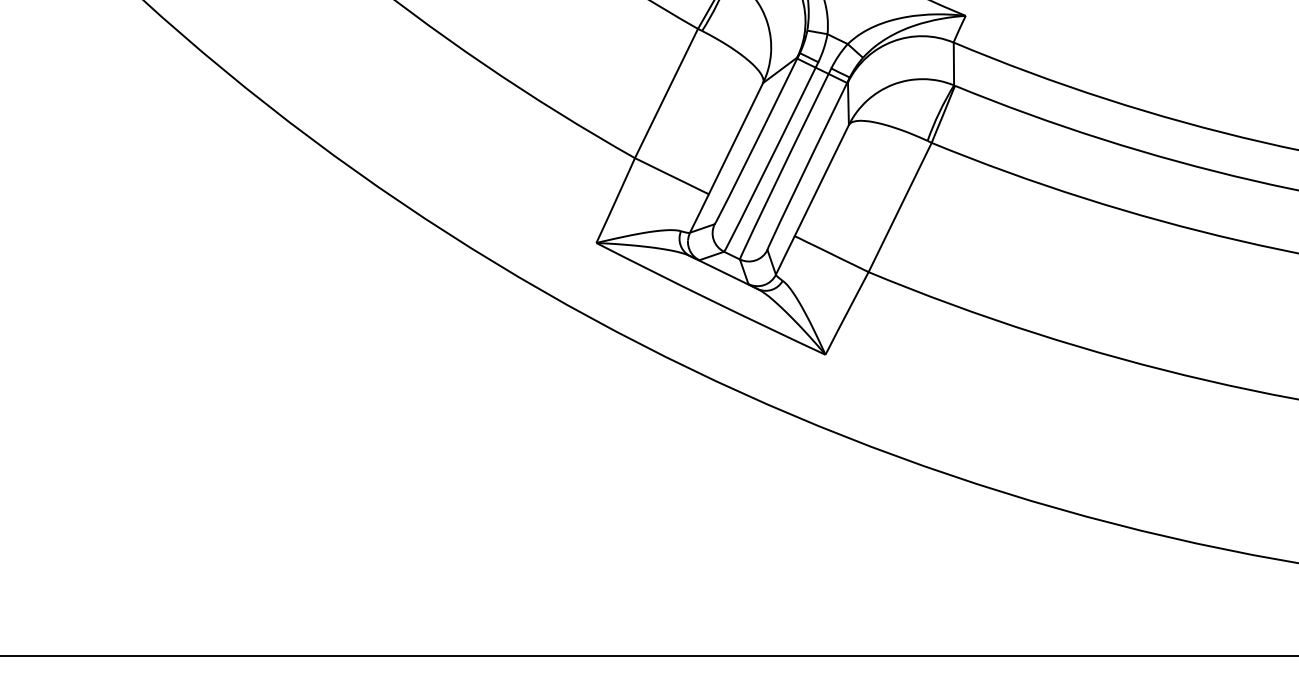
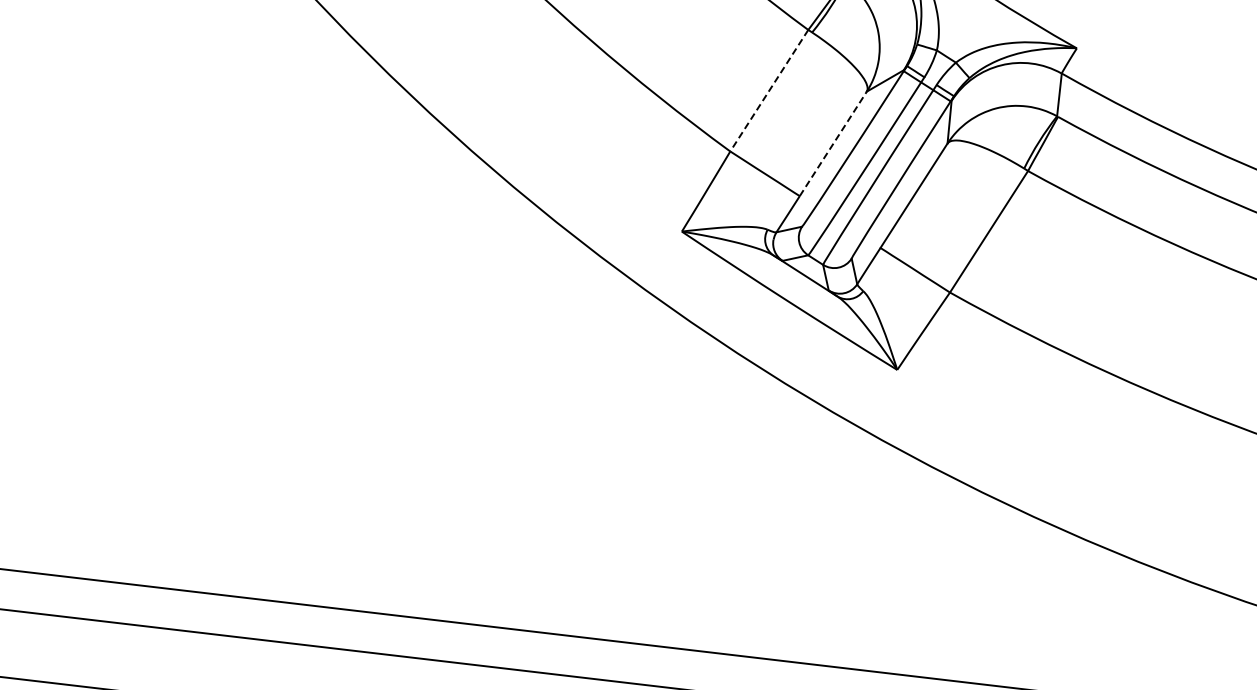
line: (666, 93) -> (769, 90), solid -> dashed
line: (735, 138) -> (832, 143), solid -> dashed

